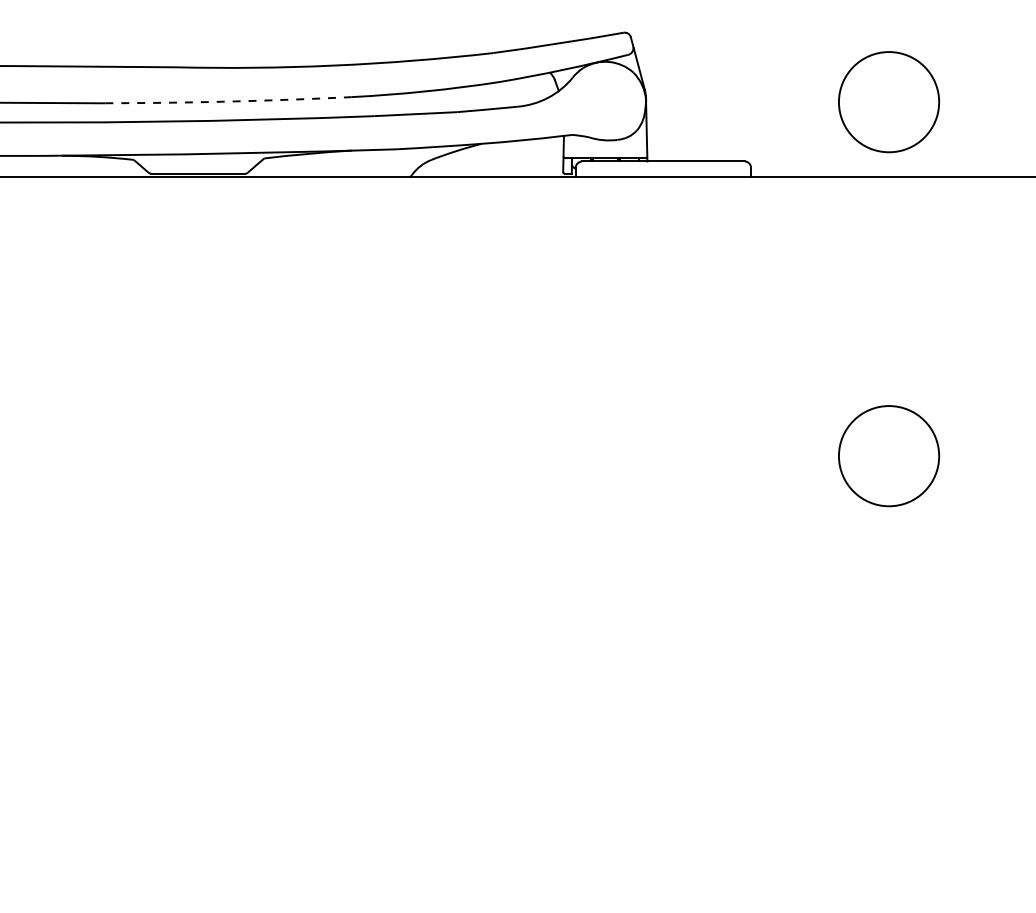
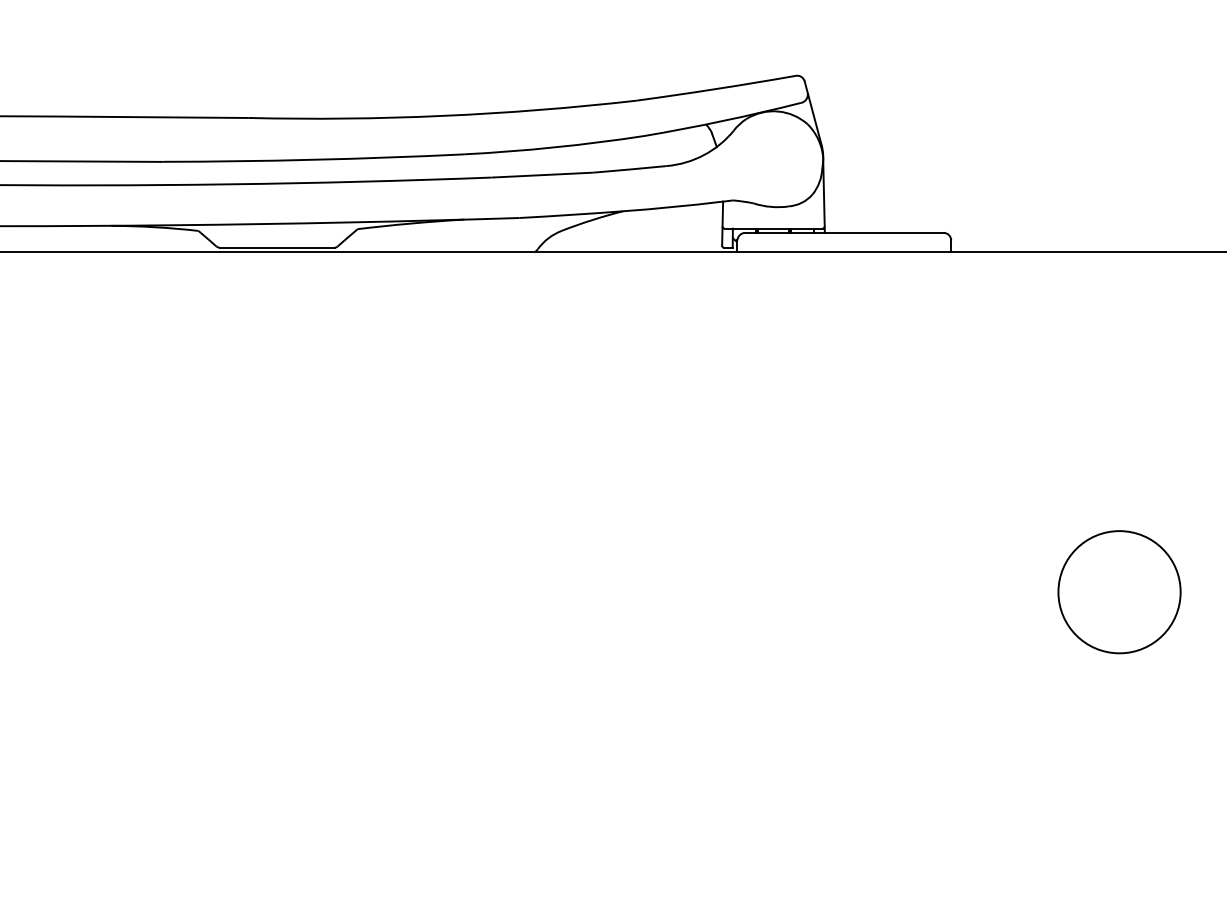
arc: (228, 101) -> (313, 159), dashed -> solid
circle: (889, 102) -> (1120, 160), removed

